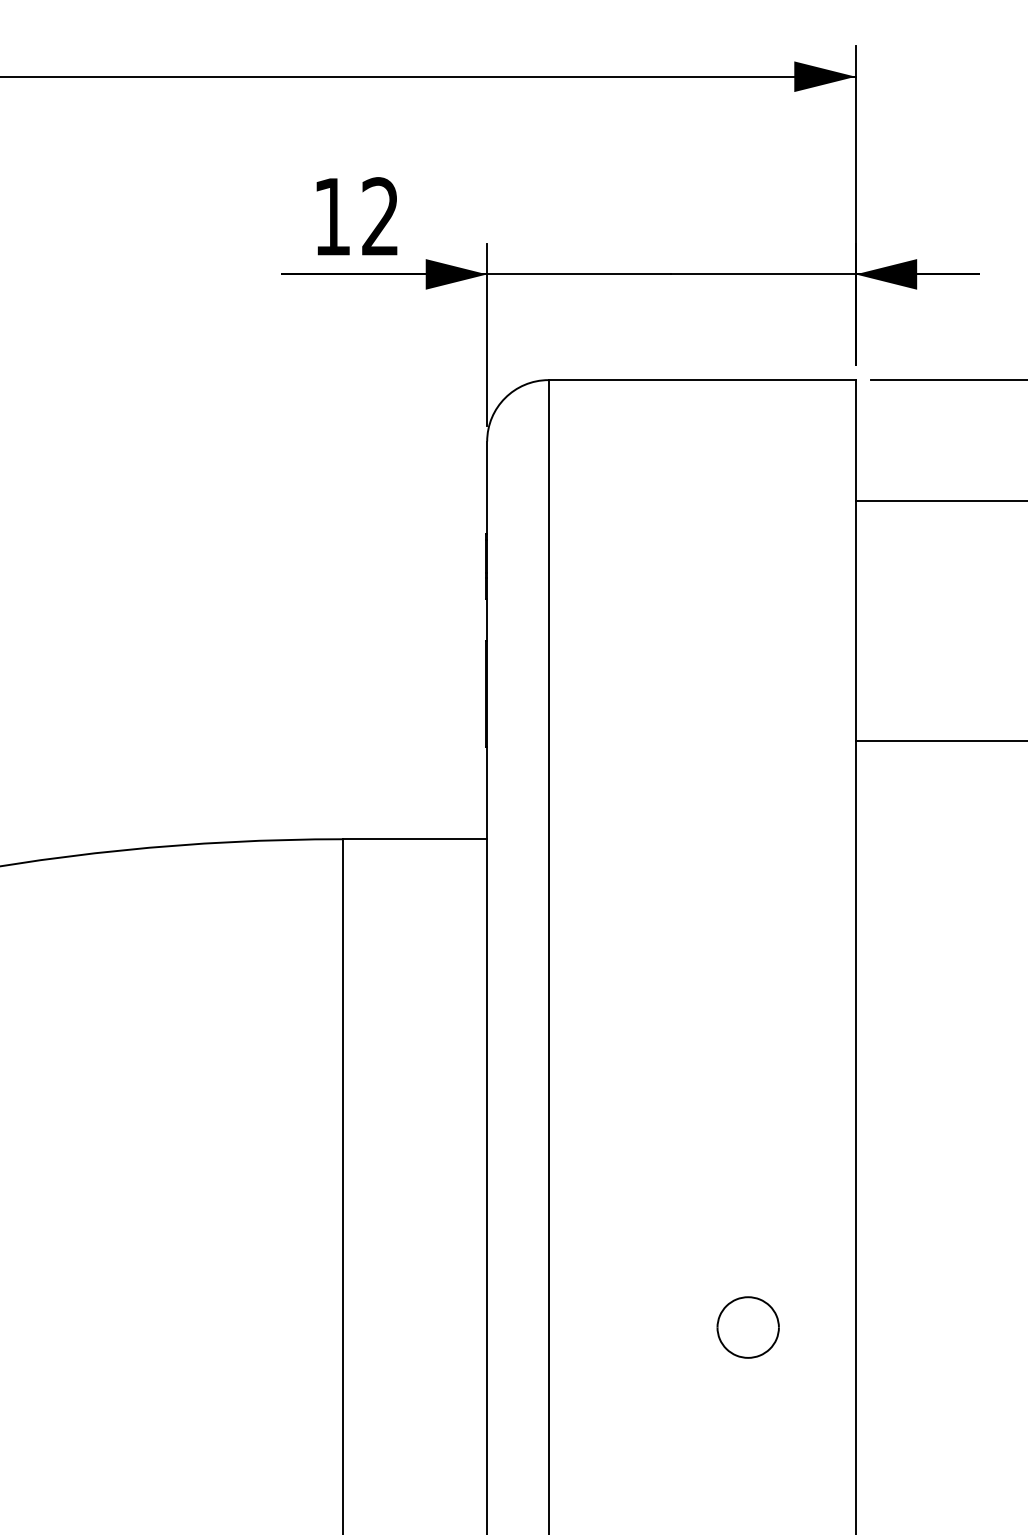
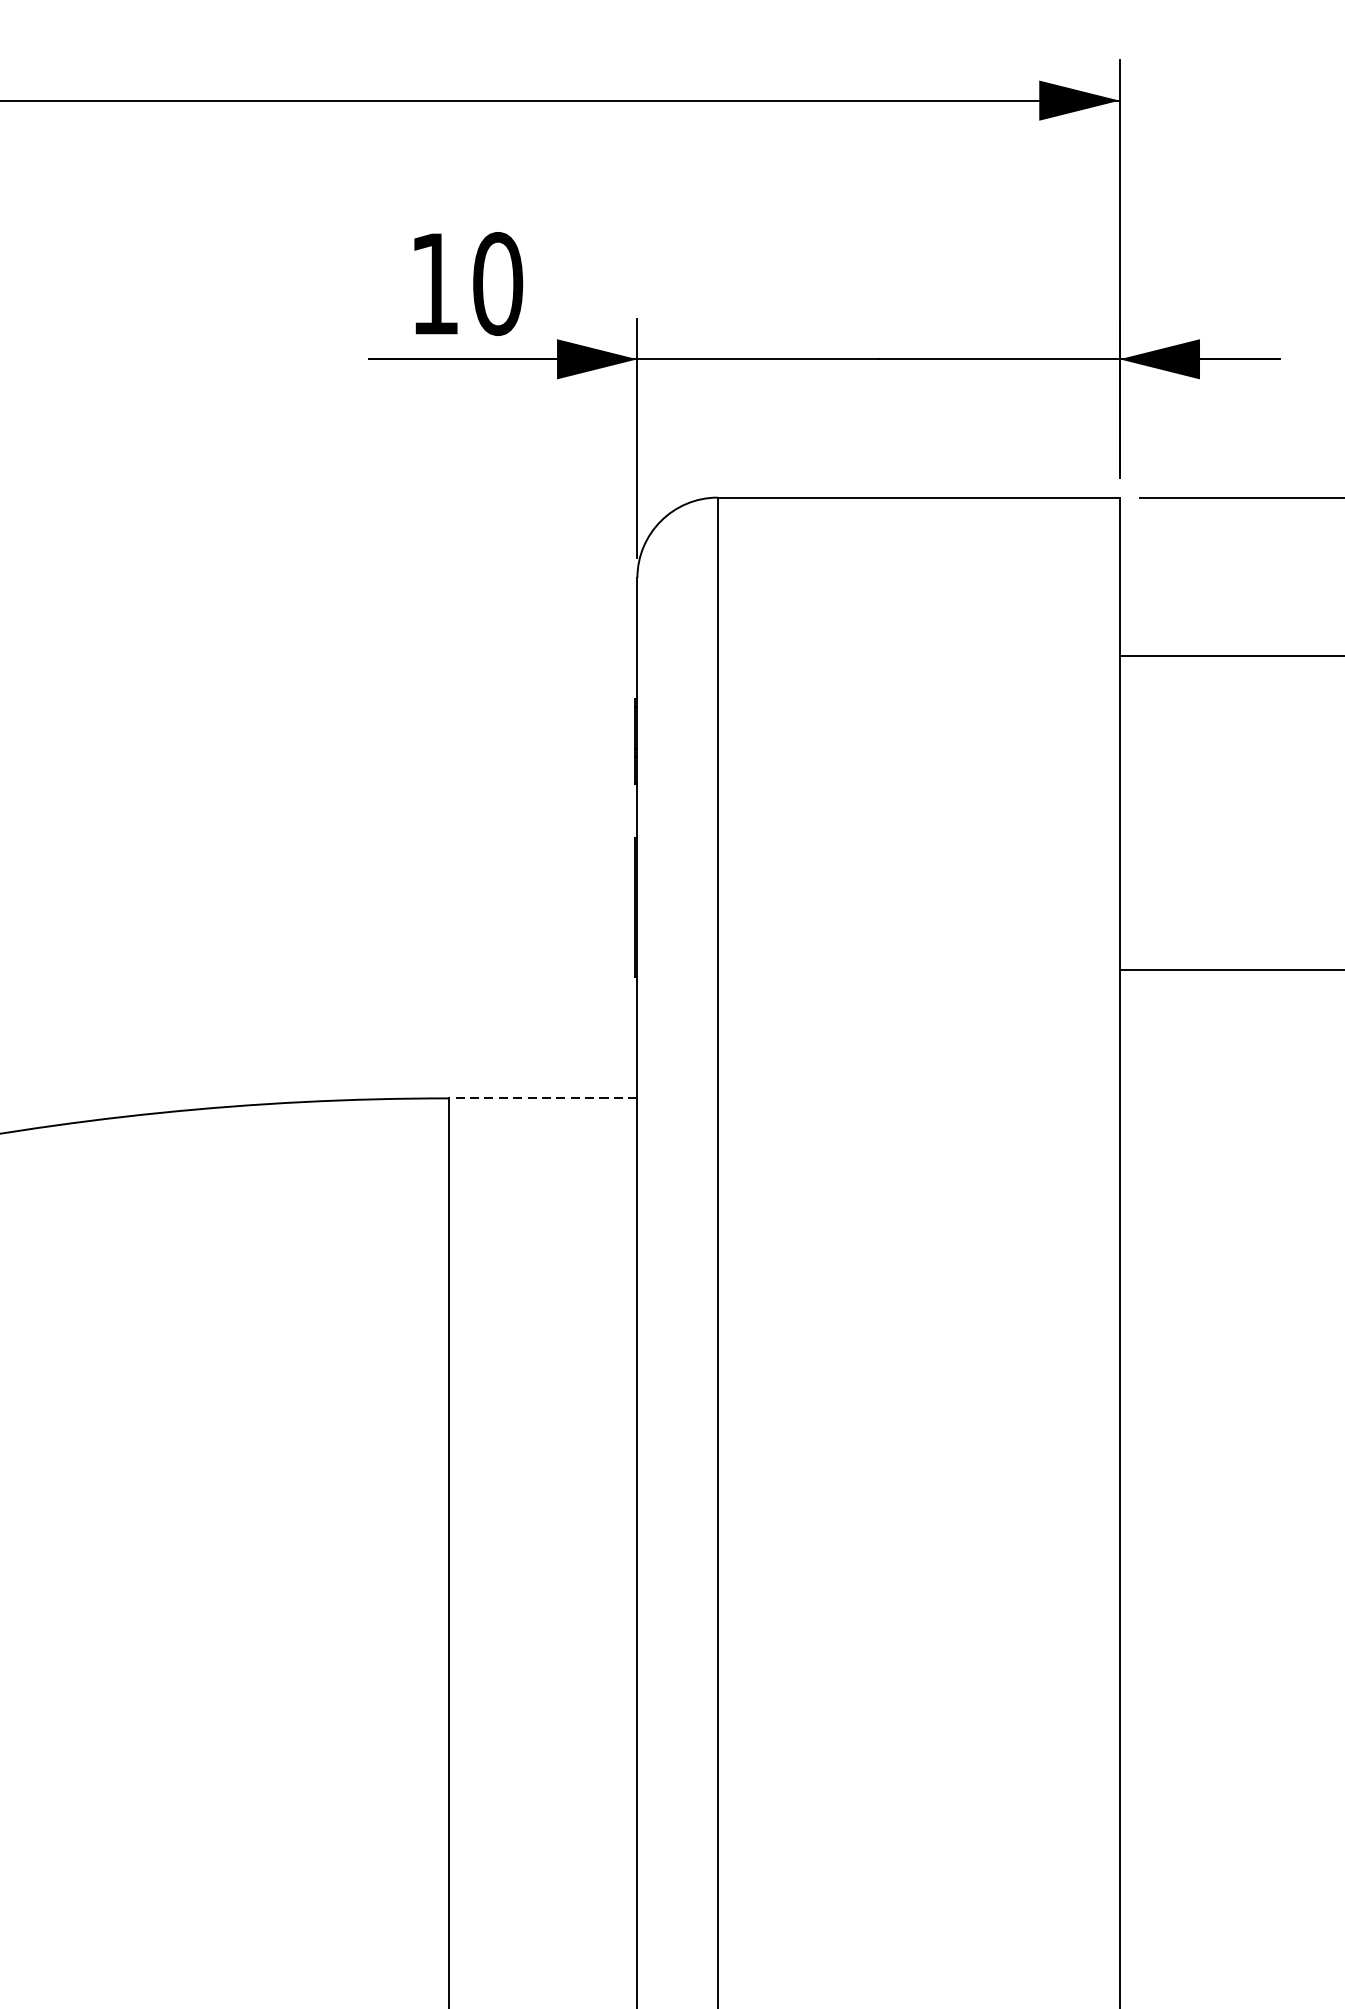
text: (380, 216) -> (497, 283), 12 -> 10
line: (414, 839) -> (542, 1098), solid -> dashed
part: (747, 1327) -> (978, 1737), removed

